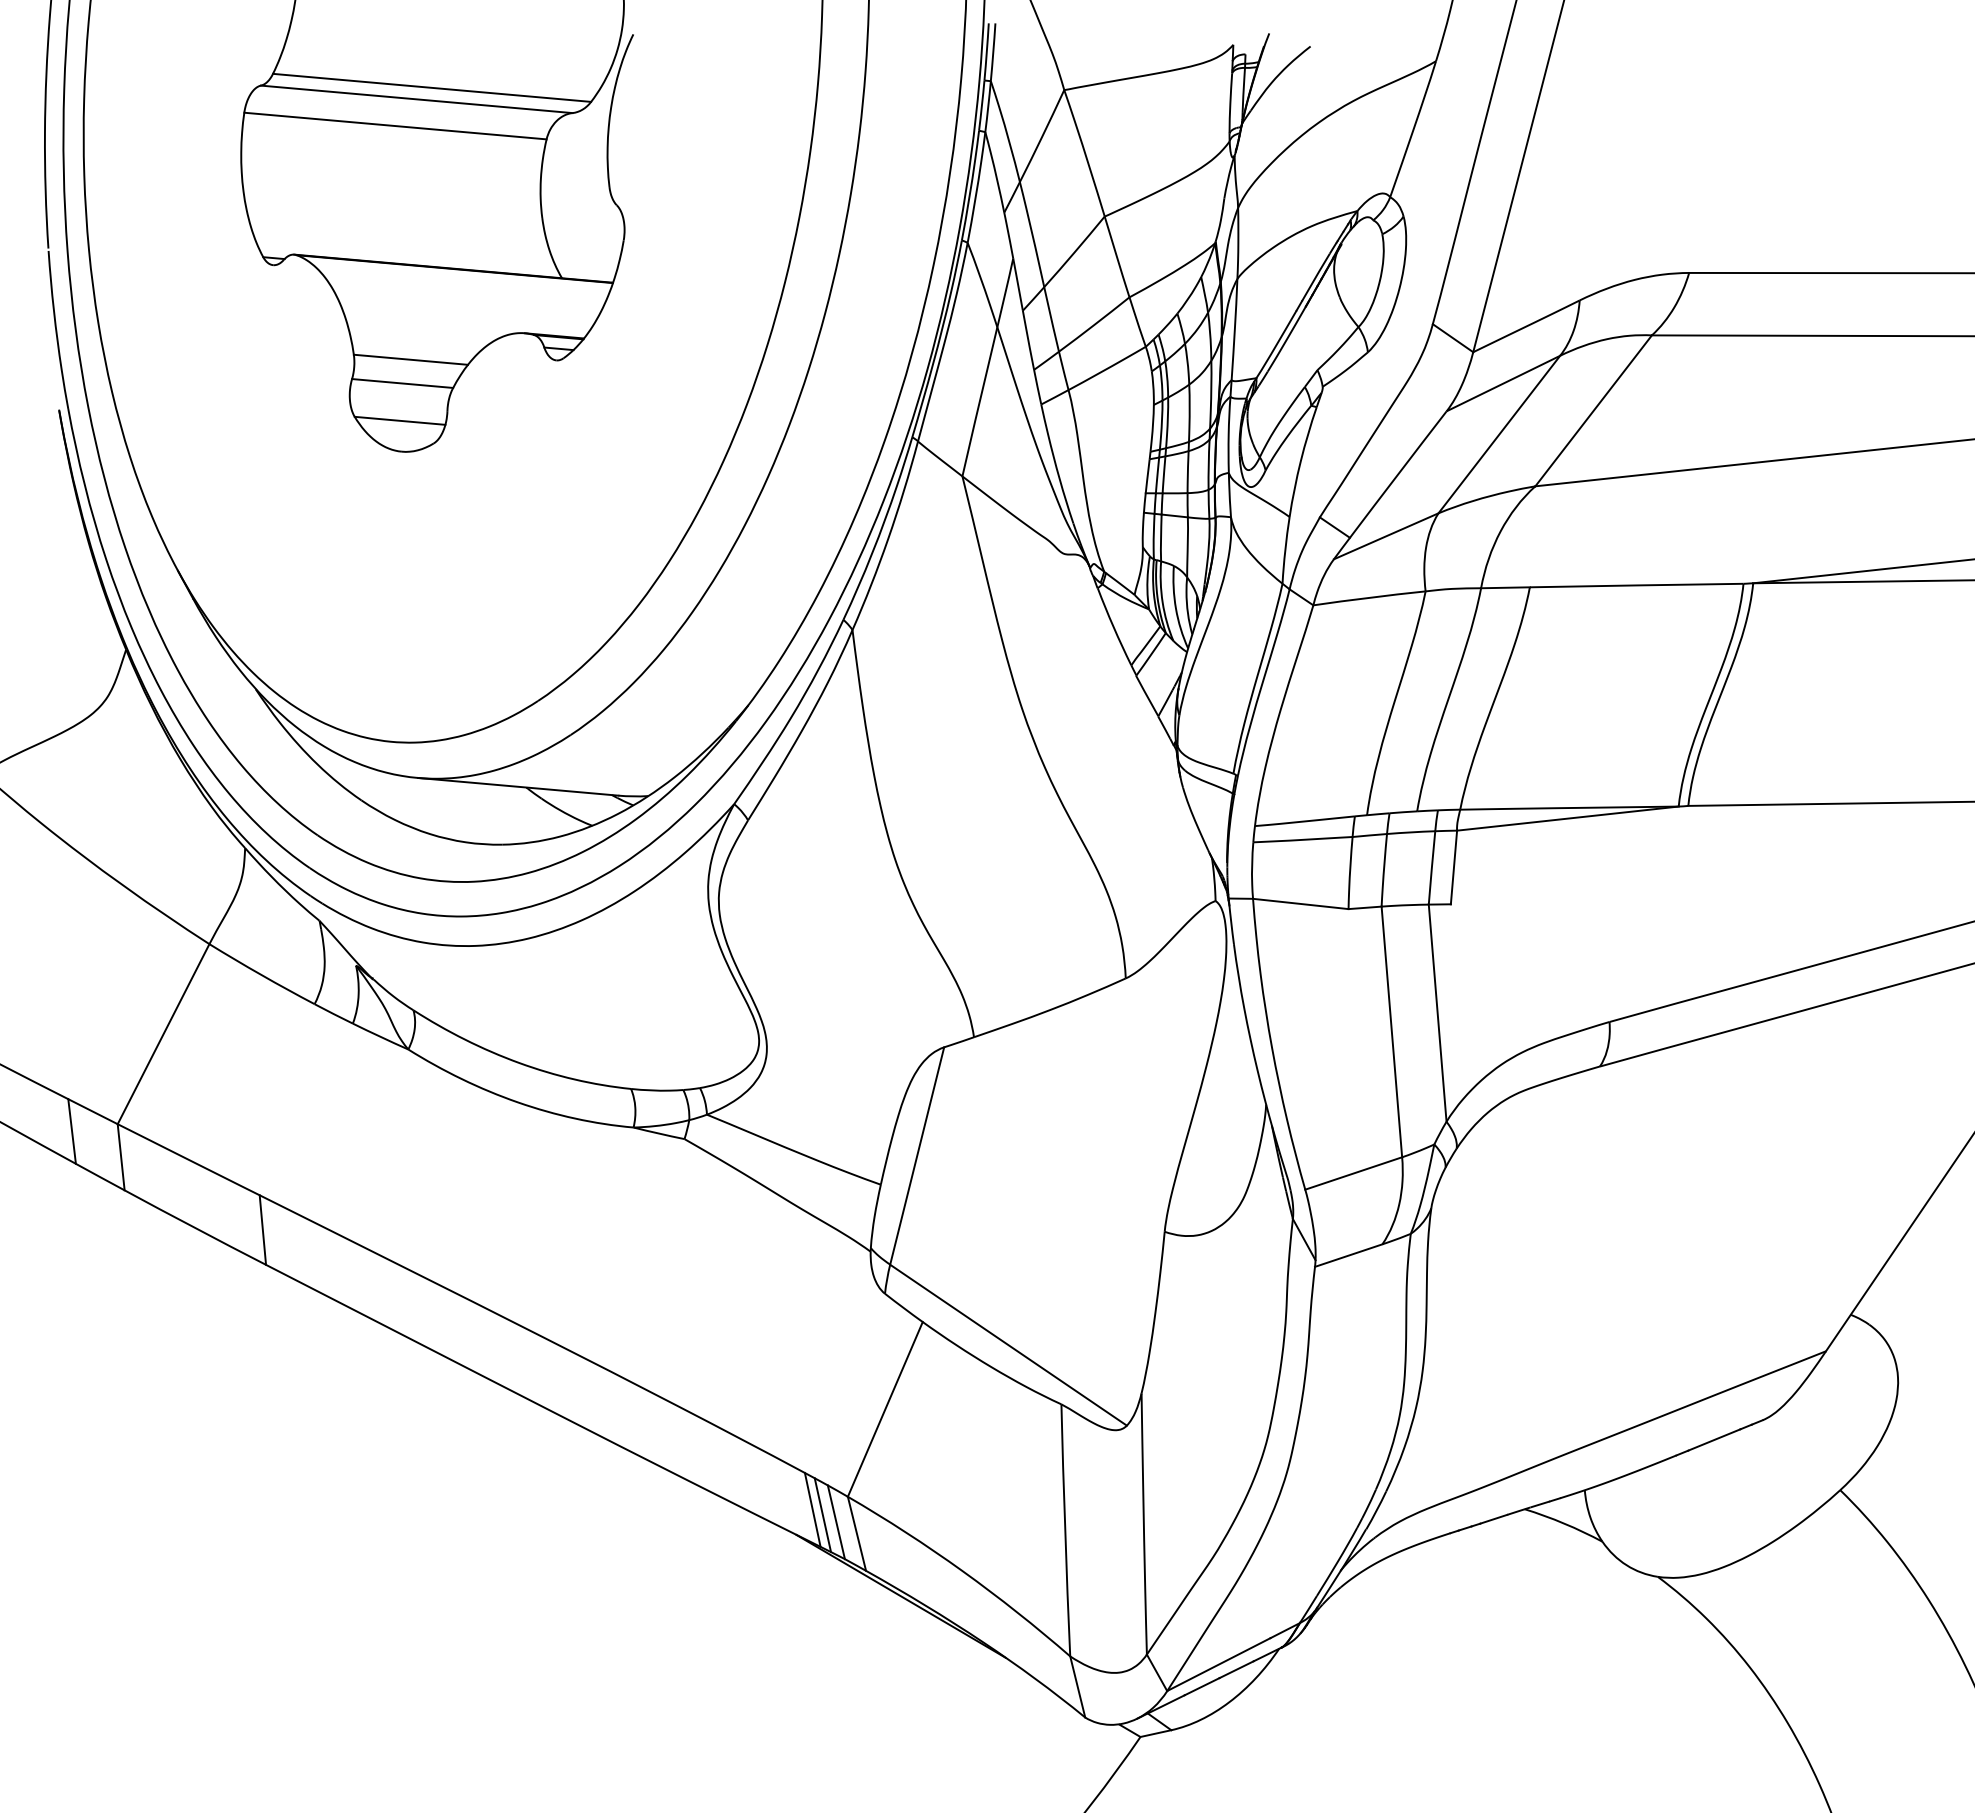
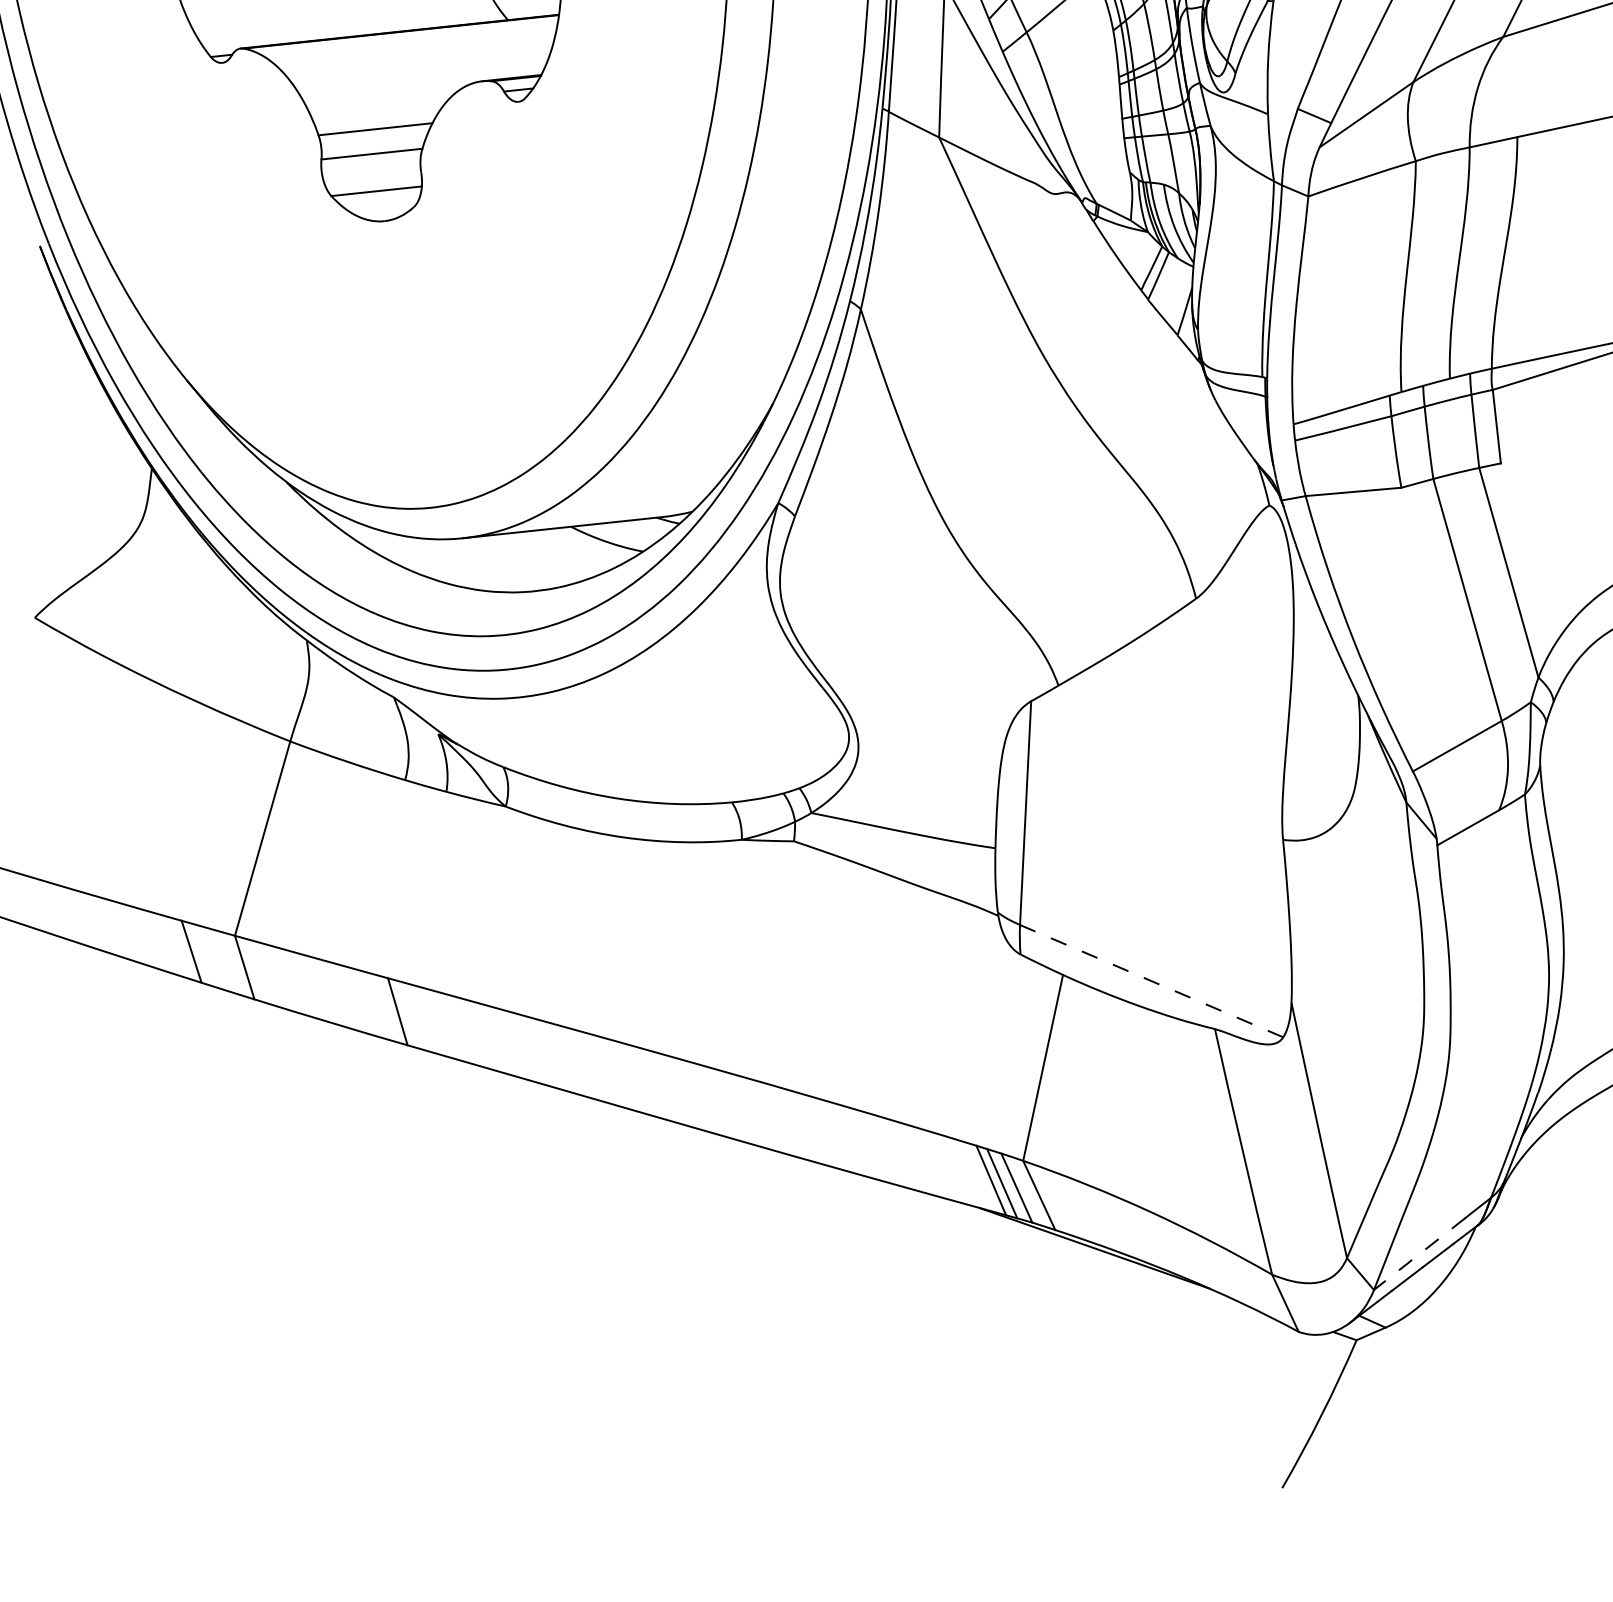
line: (1008, 1344) -> (1151, 980), solid -> dashed
line: (1218, 1664) -> (1419, 1254), solid -> dashed

